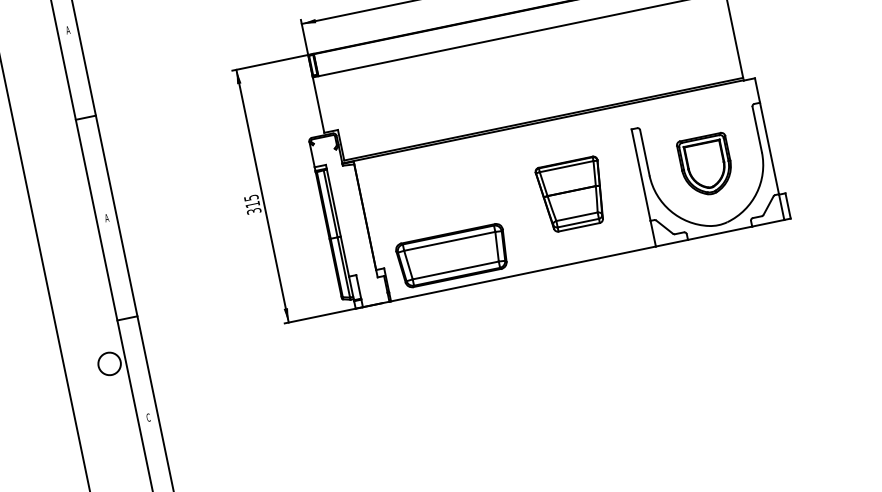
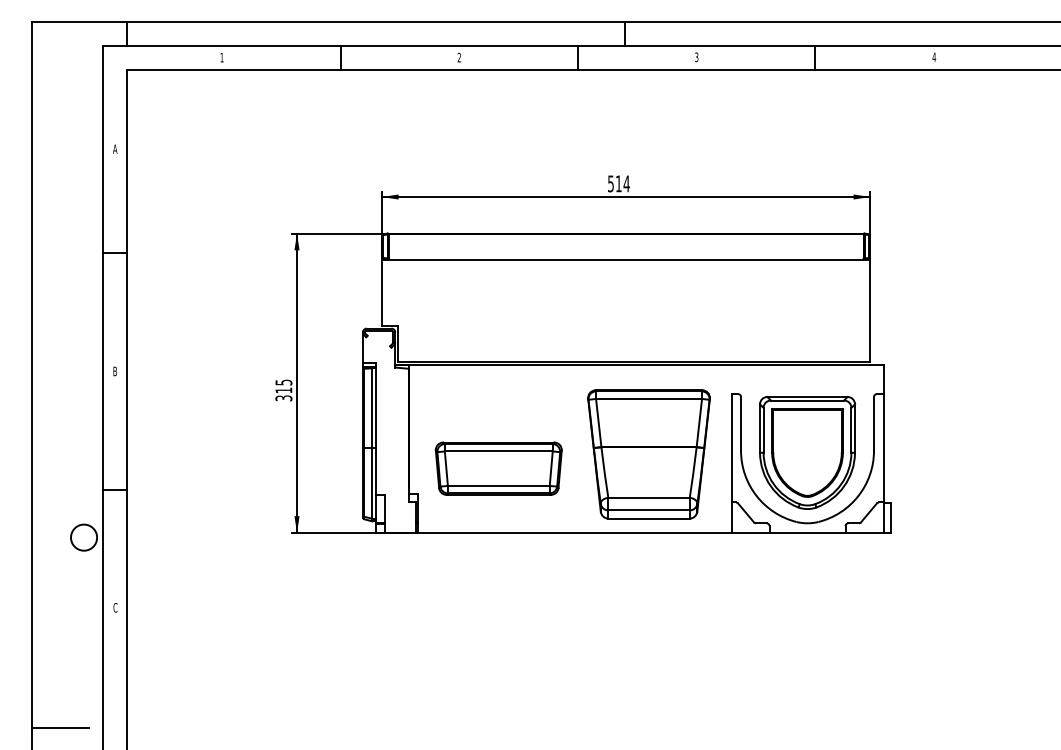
part: (706, 165) -> (807, 452), size x1.67
part: (572, 194) -> (648, 454), size x1.67
text: (107, 218) -> (115, 371), A -> B
part: (452, 255) -> (498, 468), moved

